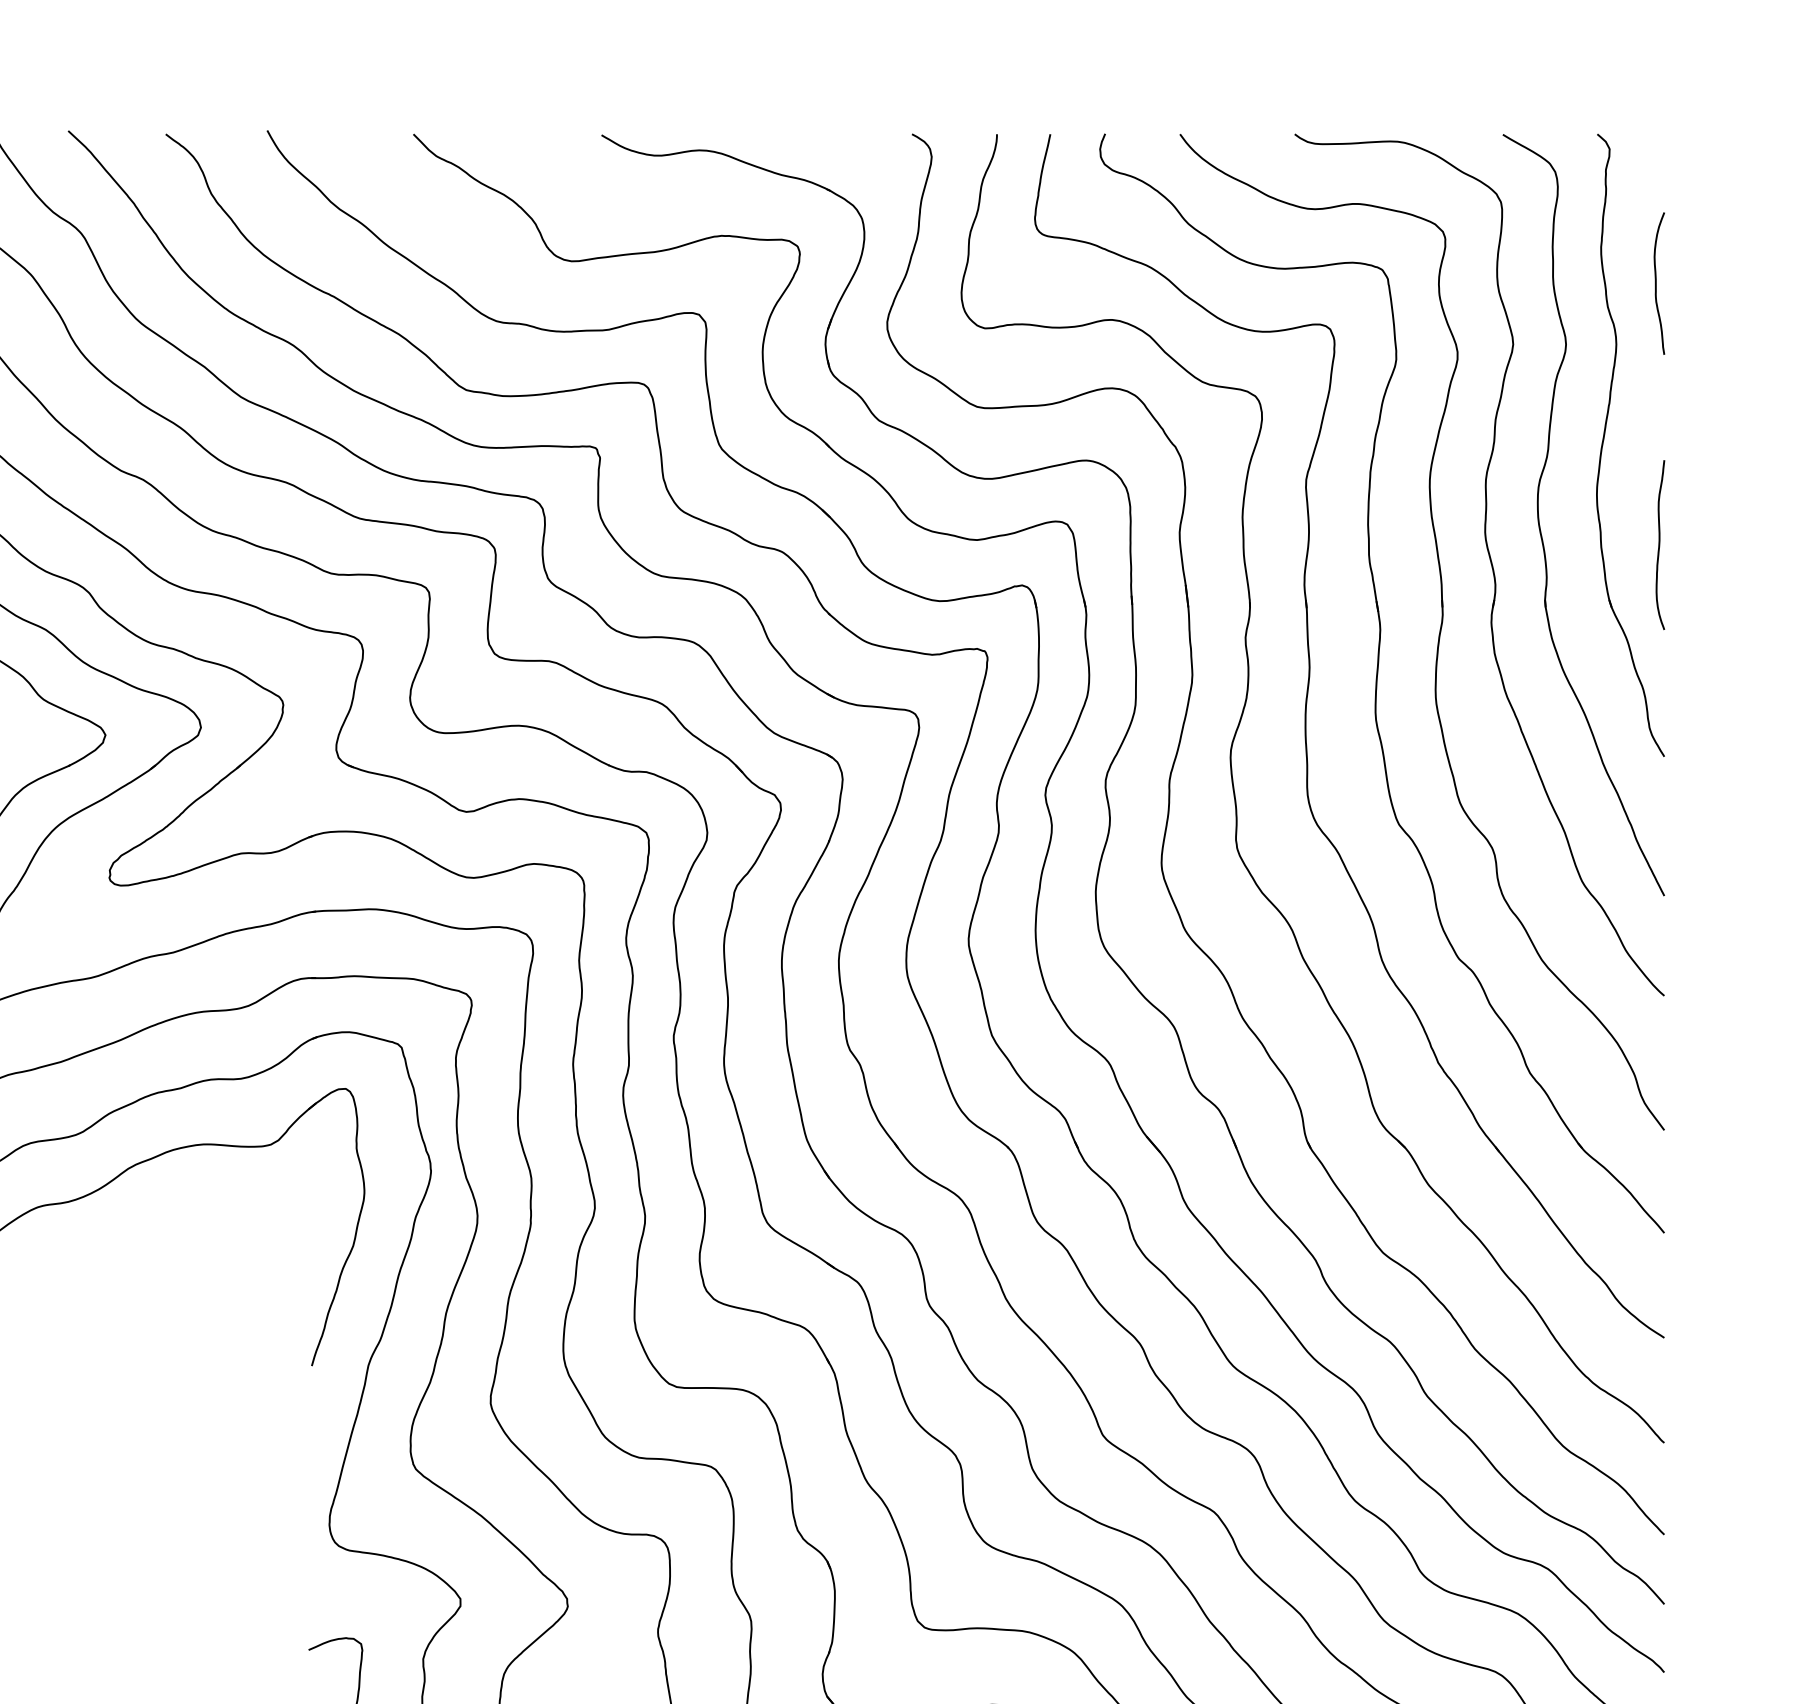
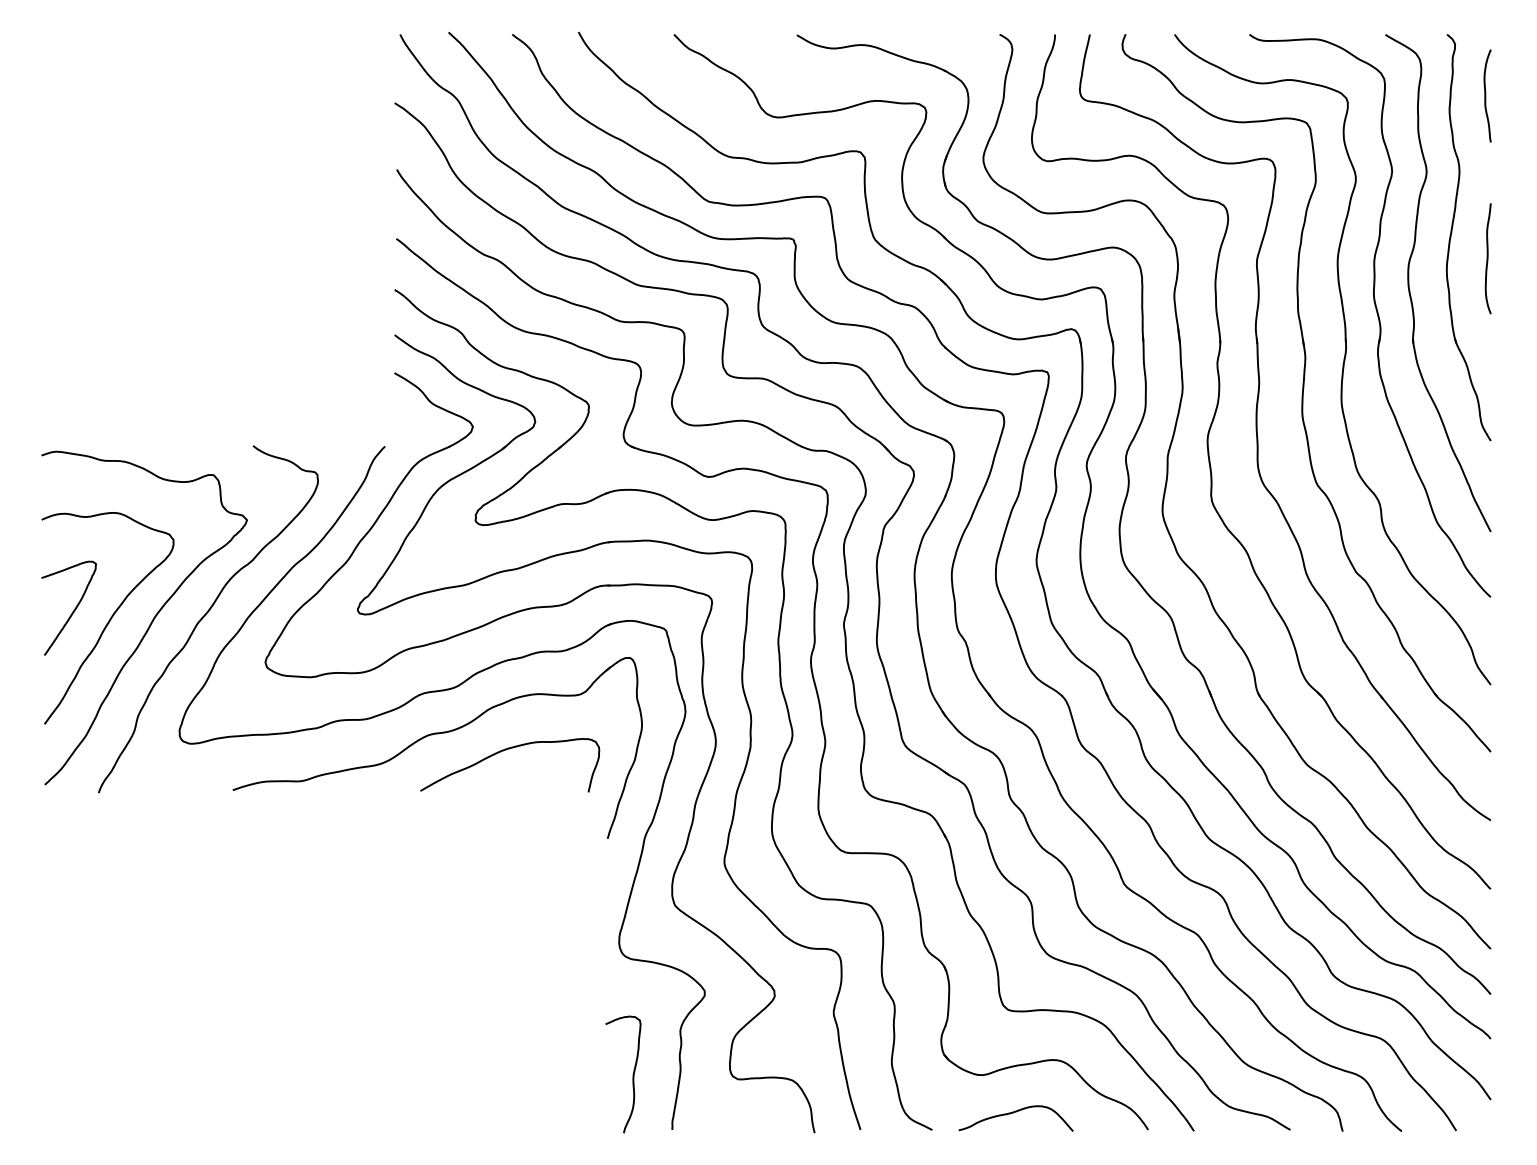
curve: (1657, 282) -> (1486, 95), moved
curve: (1659, 544) -> (1487, 258), moved
curve: (156, 1230) -> (506, 750), added

